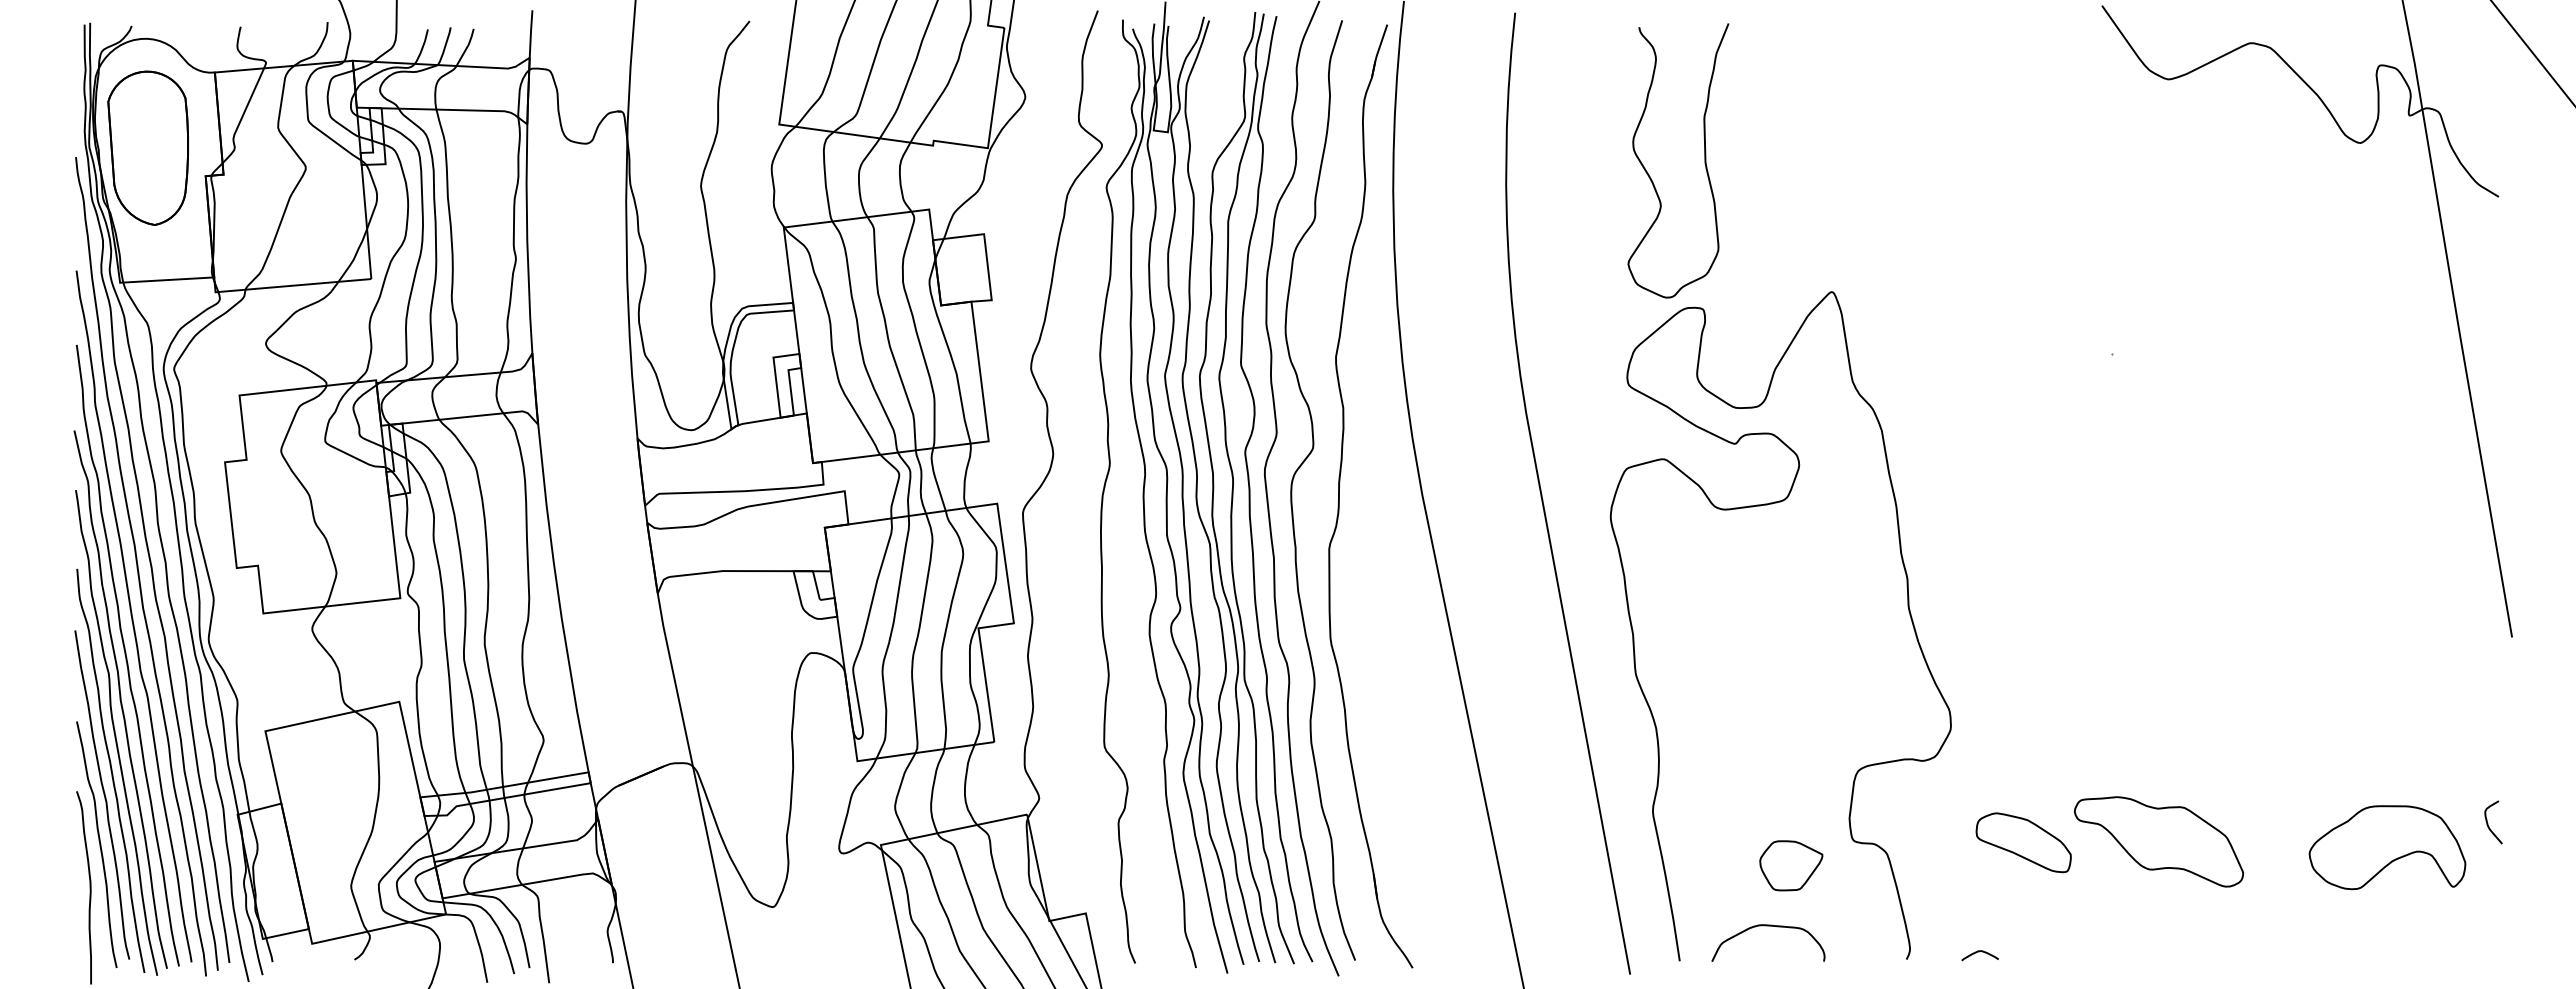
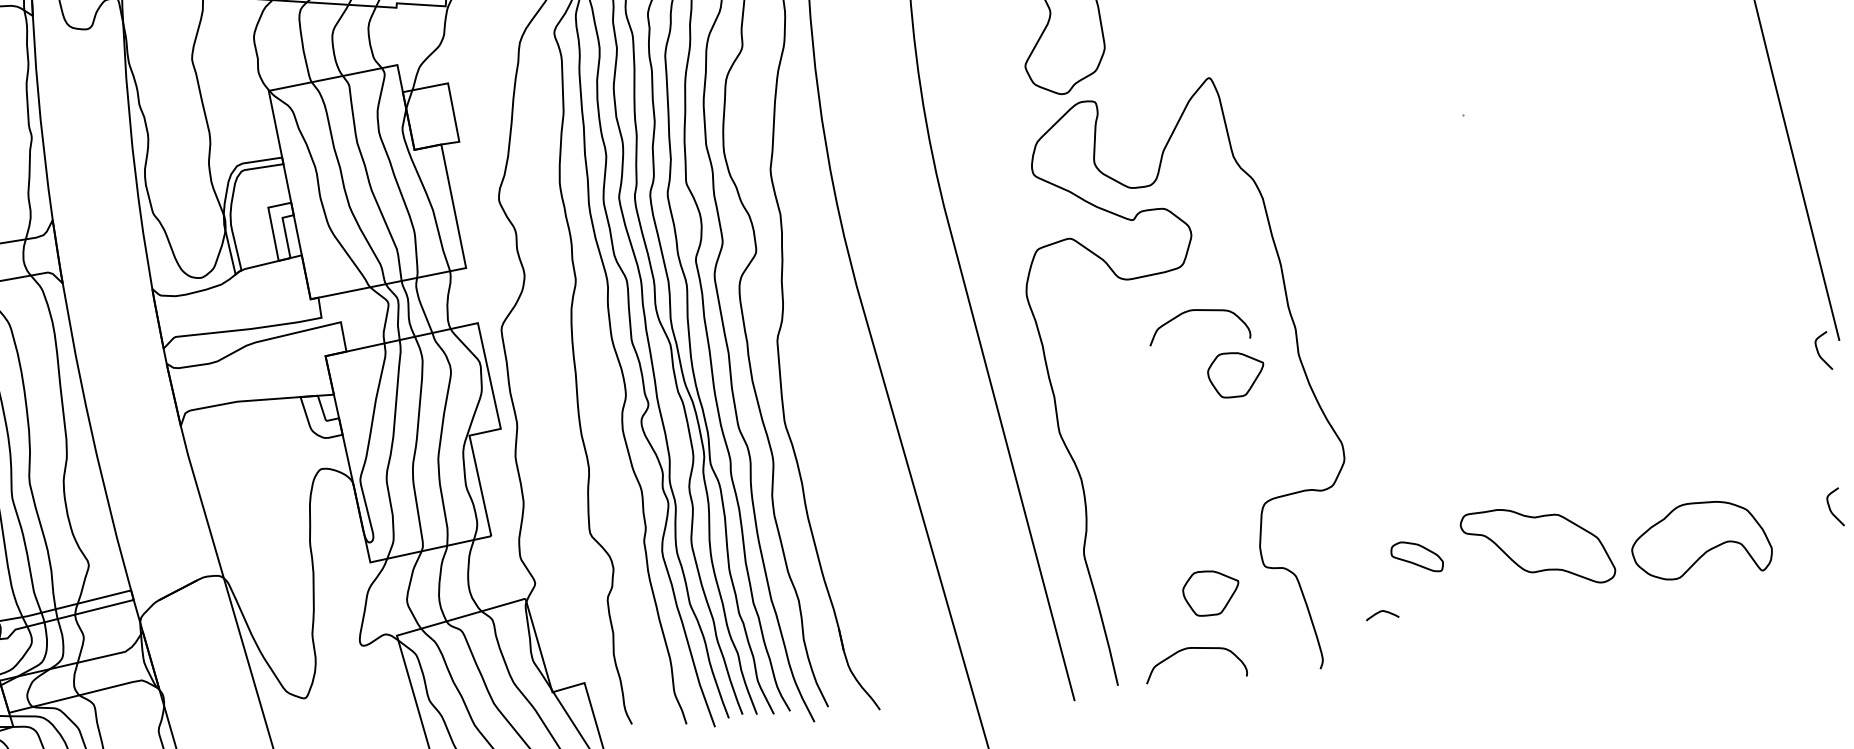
curve: (1800, 550) -> (1198, 310), added
part: (1837, 624) -> (1236, 374), added
curve: (2488, 648) -> (1819, 352), added
part: (2023, 842) -> (1416, 556), size x0.6
part: (2387, 847) -> (1701, 539), moved
curve: (1979, 952) -> (1381, 612), moved

